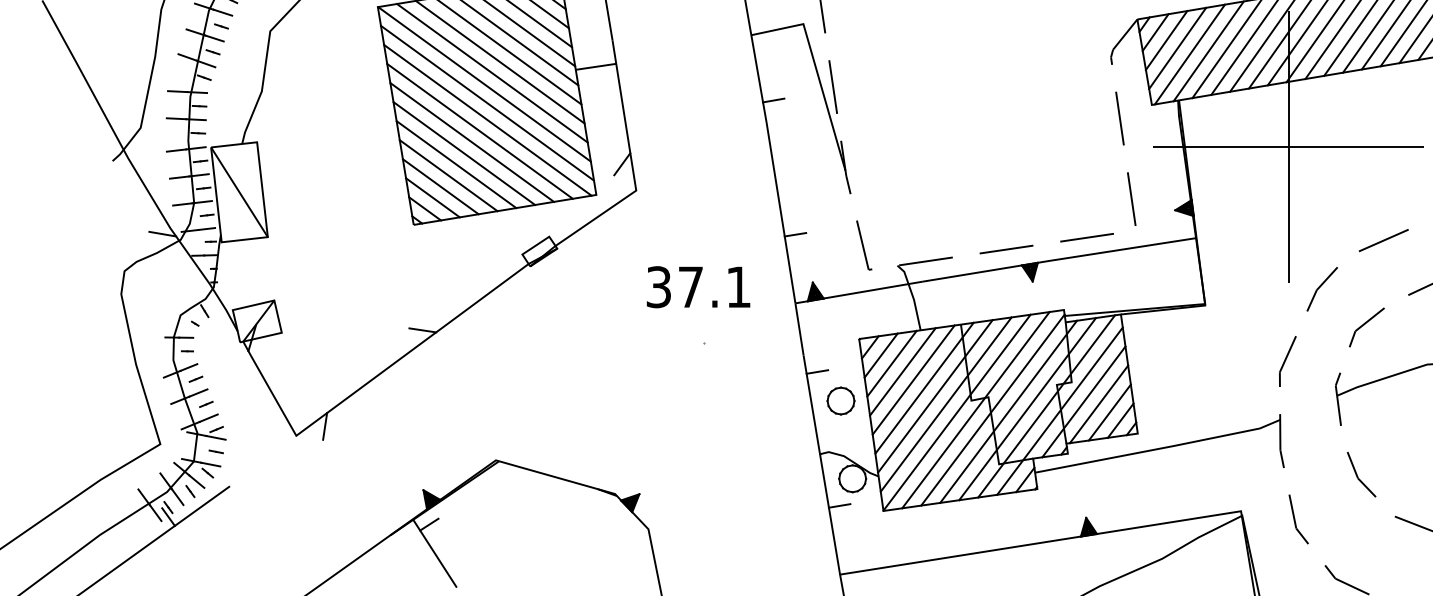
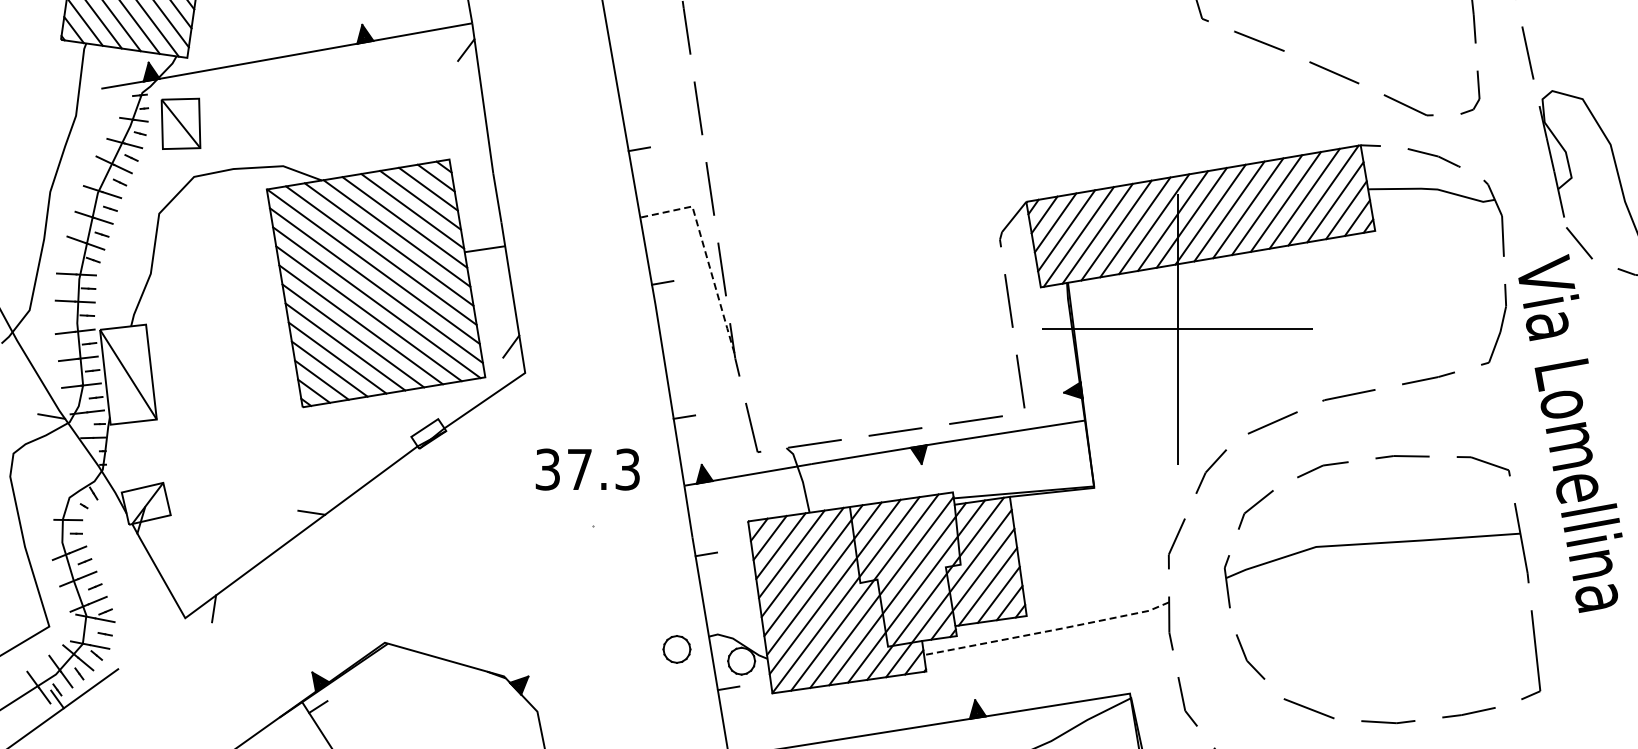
line: (816, 71) -> (705, 253), solid -> dashed
text: (738, 287) -> (627, 469), 37.1 -> 37.3
part: (840, 401) -> (676, 649), moved
line: (1159, 449) -> (1048, 631), solid -> dashed

